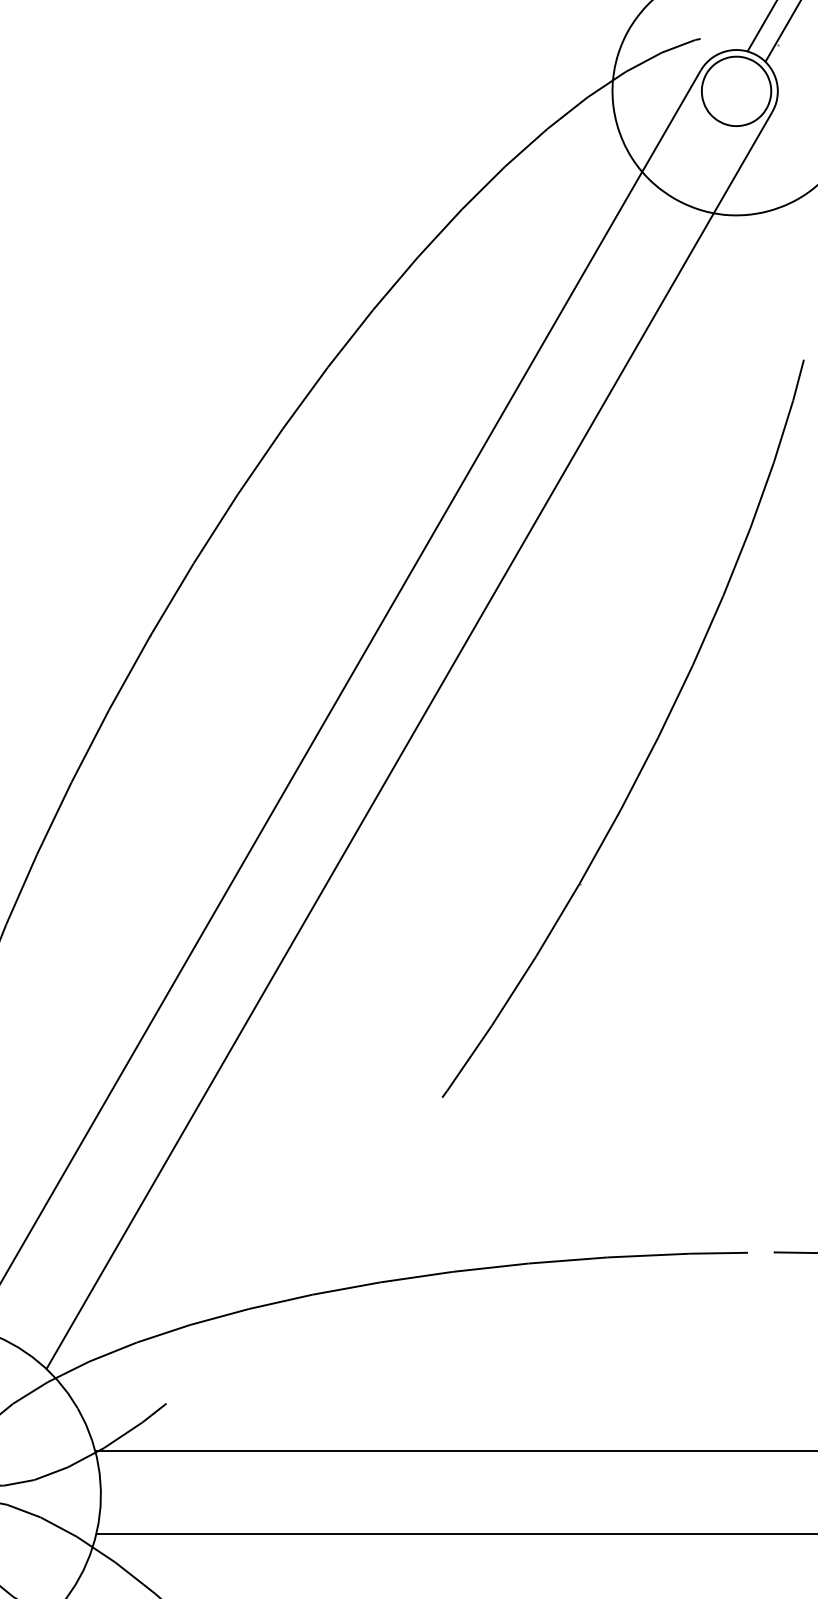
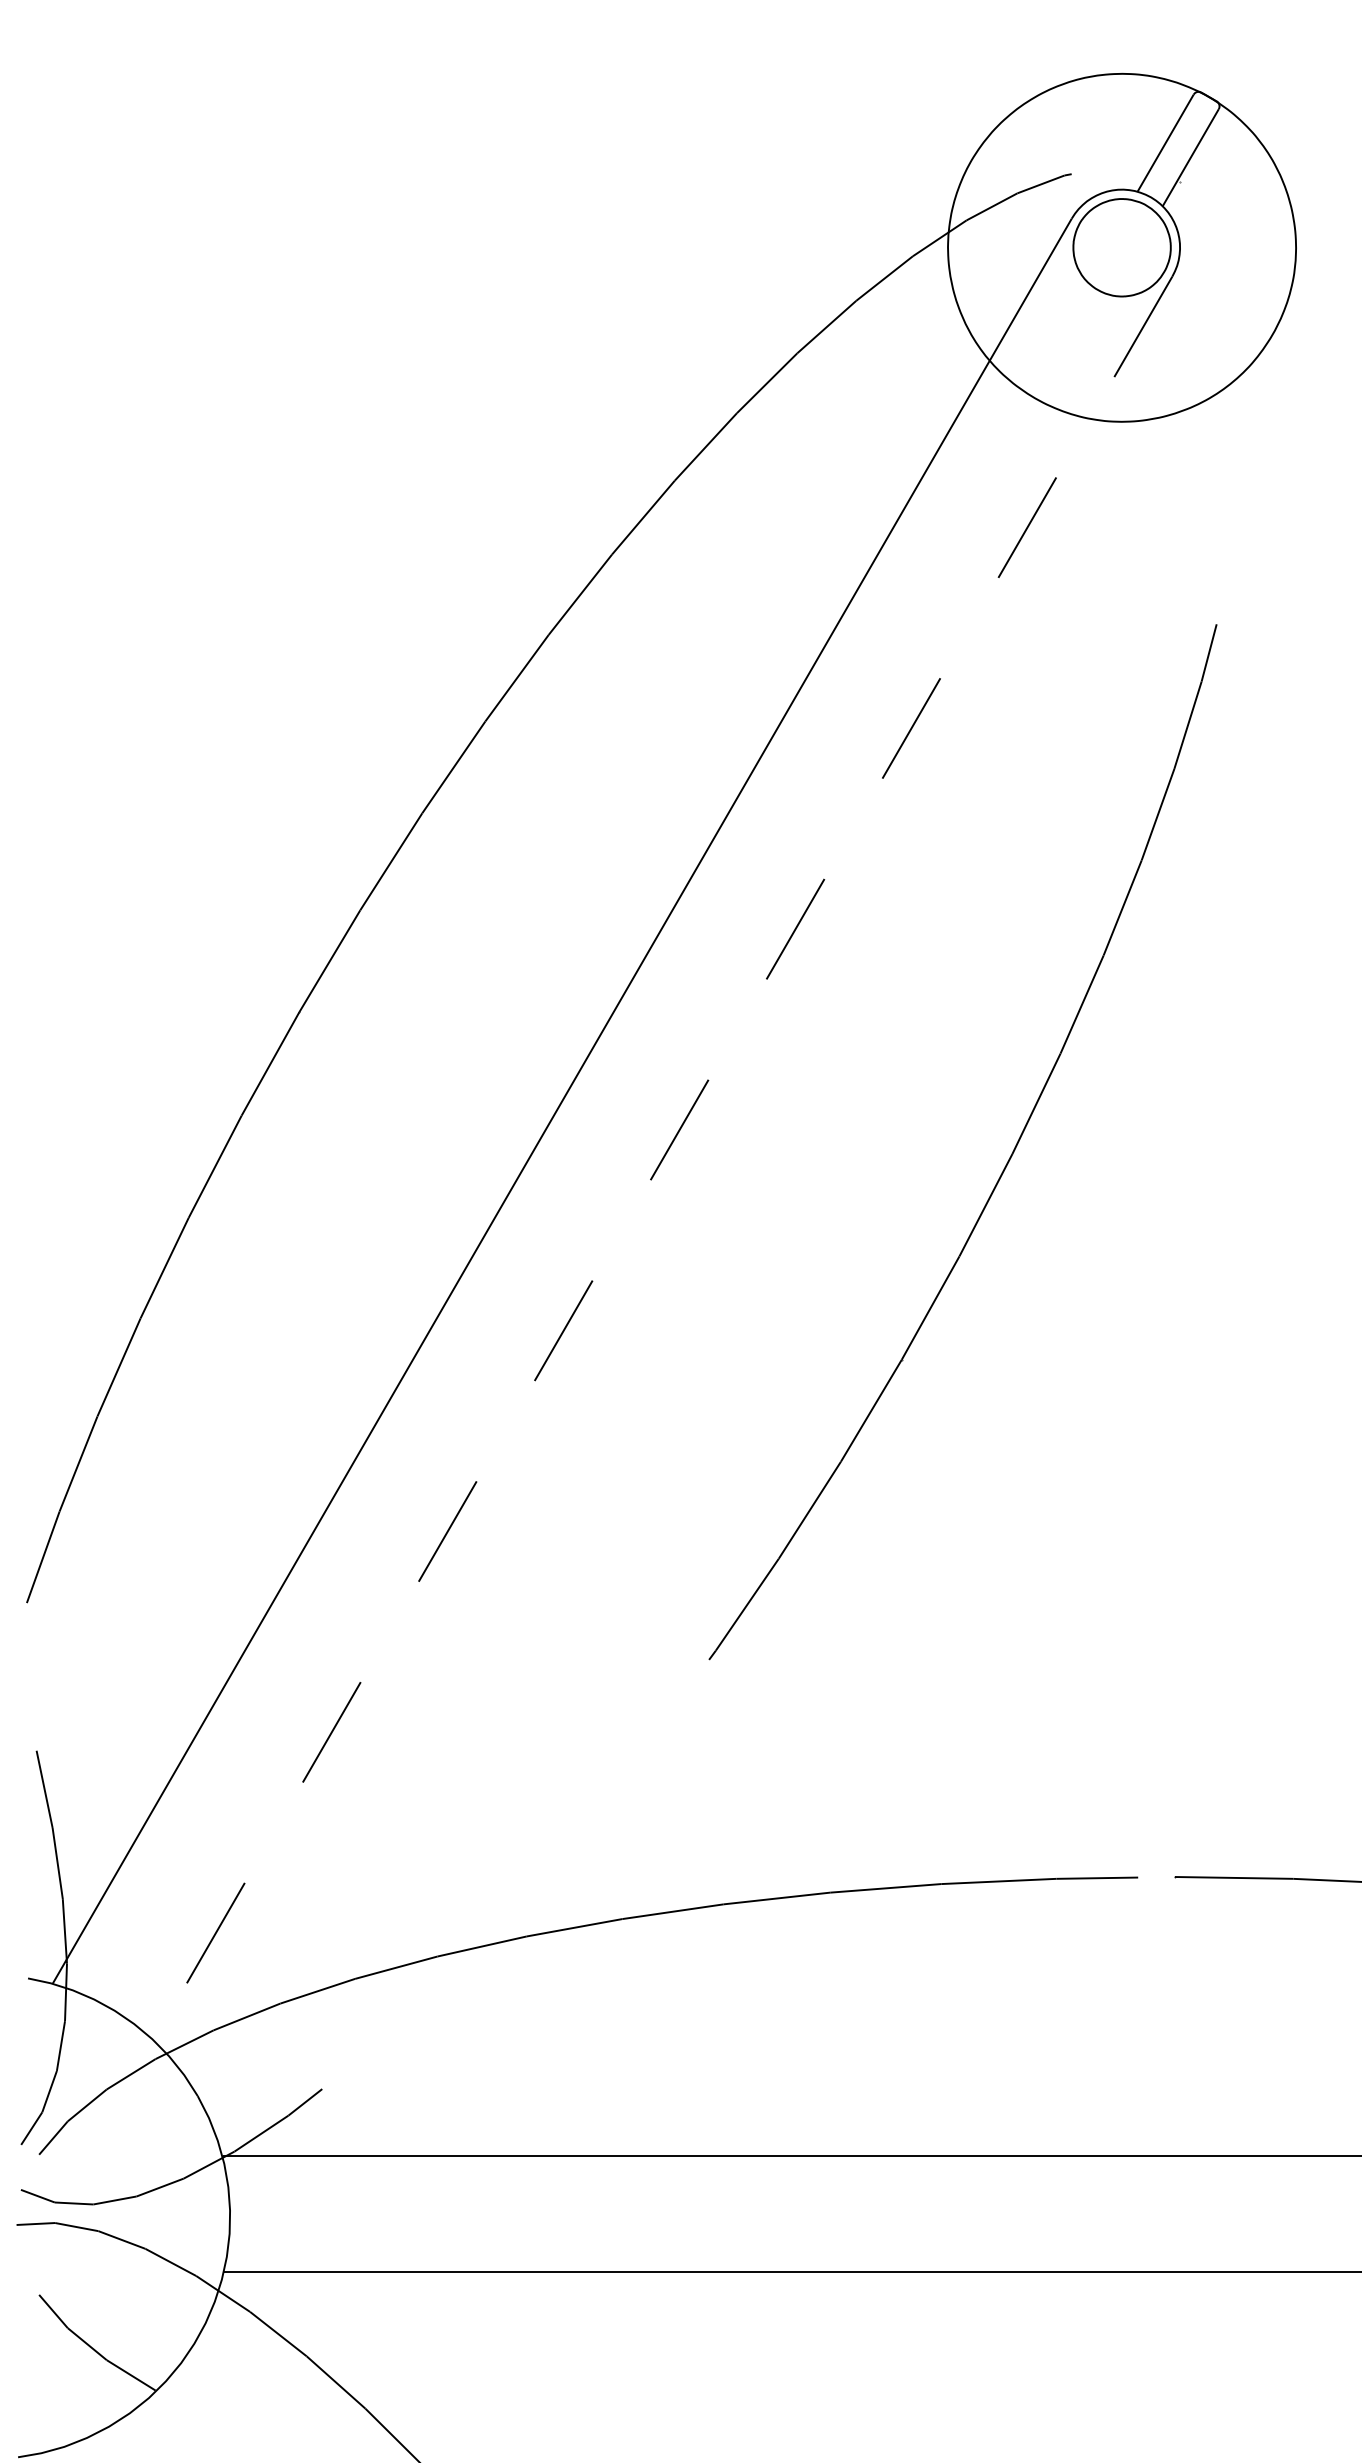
line: (409, 741) -> (662, 1159), solid -> dashed

